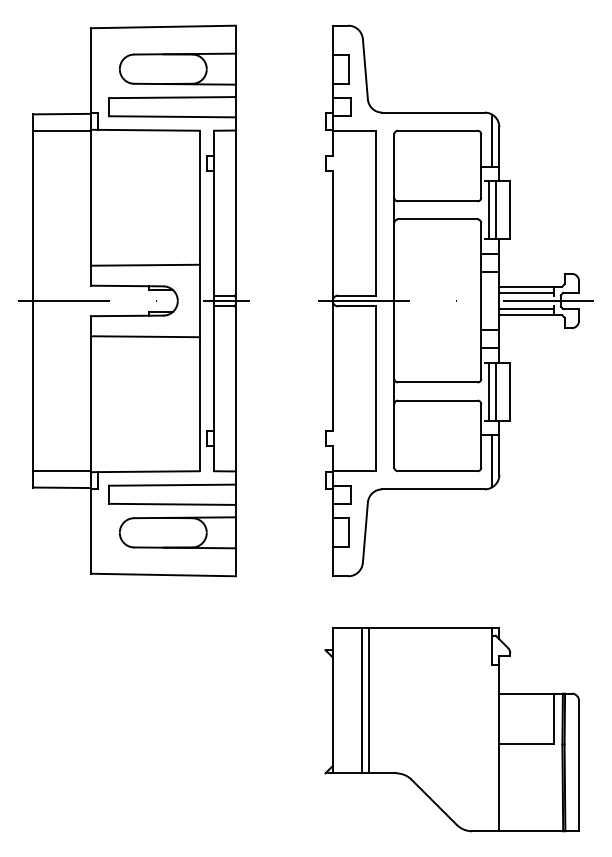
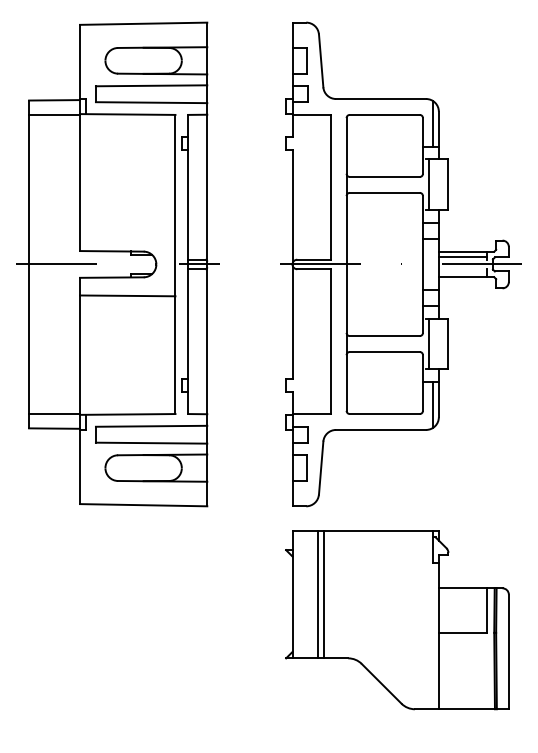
line: (495, 210) -> (435, 184), removed
line: (144, 264) -> (127, 232), removed
line: (526, 309) -> (462, 271), removed
line: (495, 391) -> (435, 343), removed
part: (451, 729) -> (396, 619), moved

